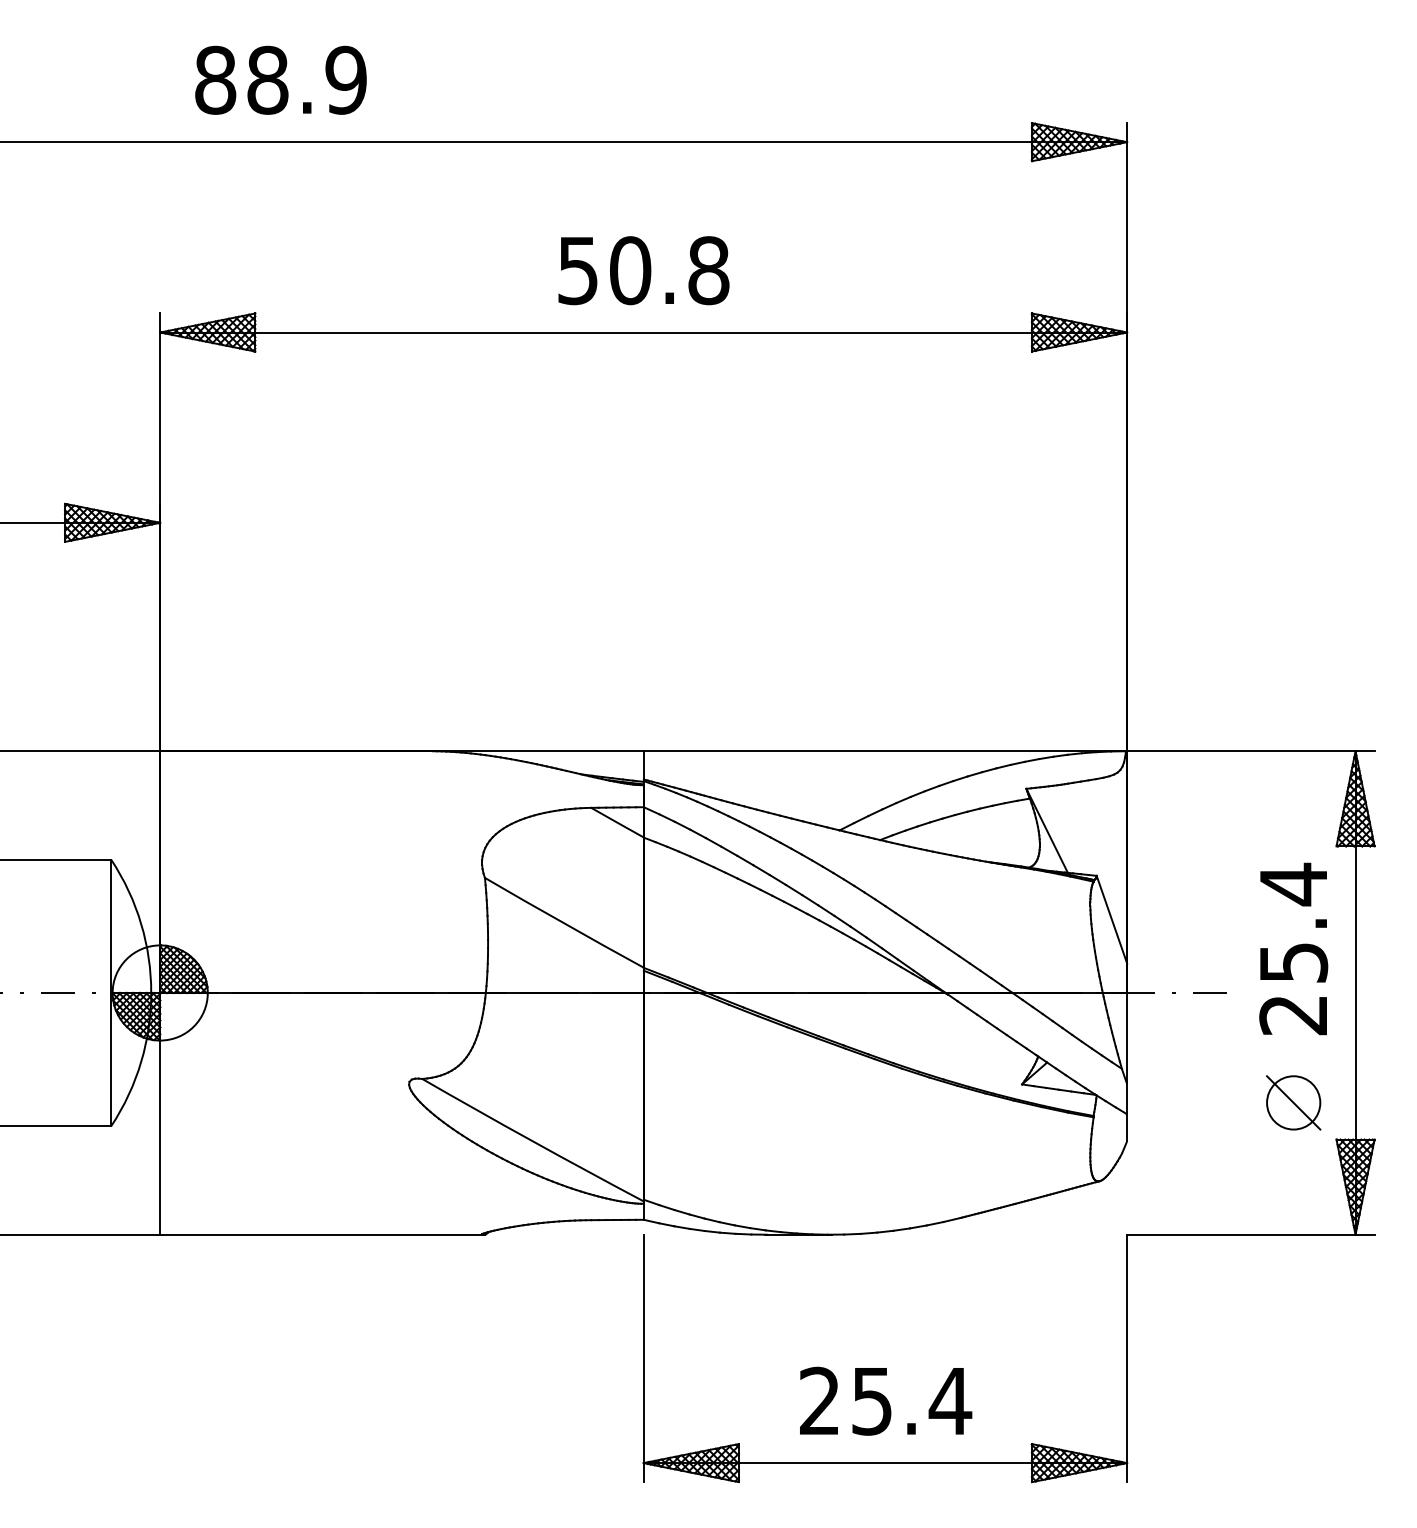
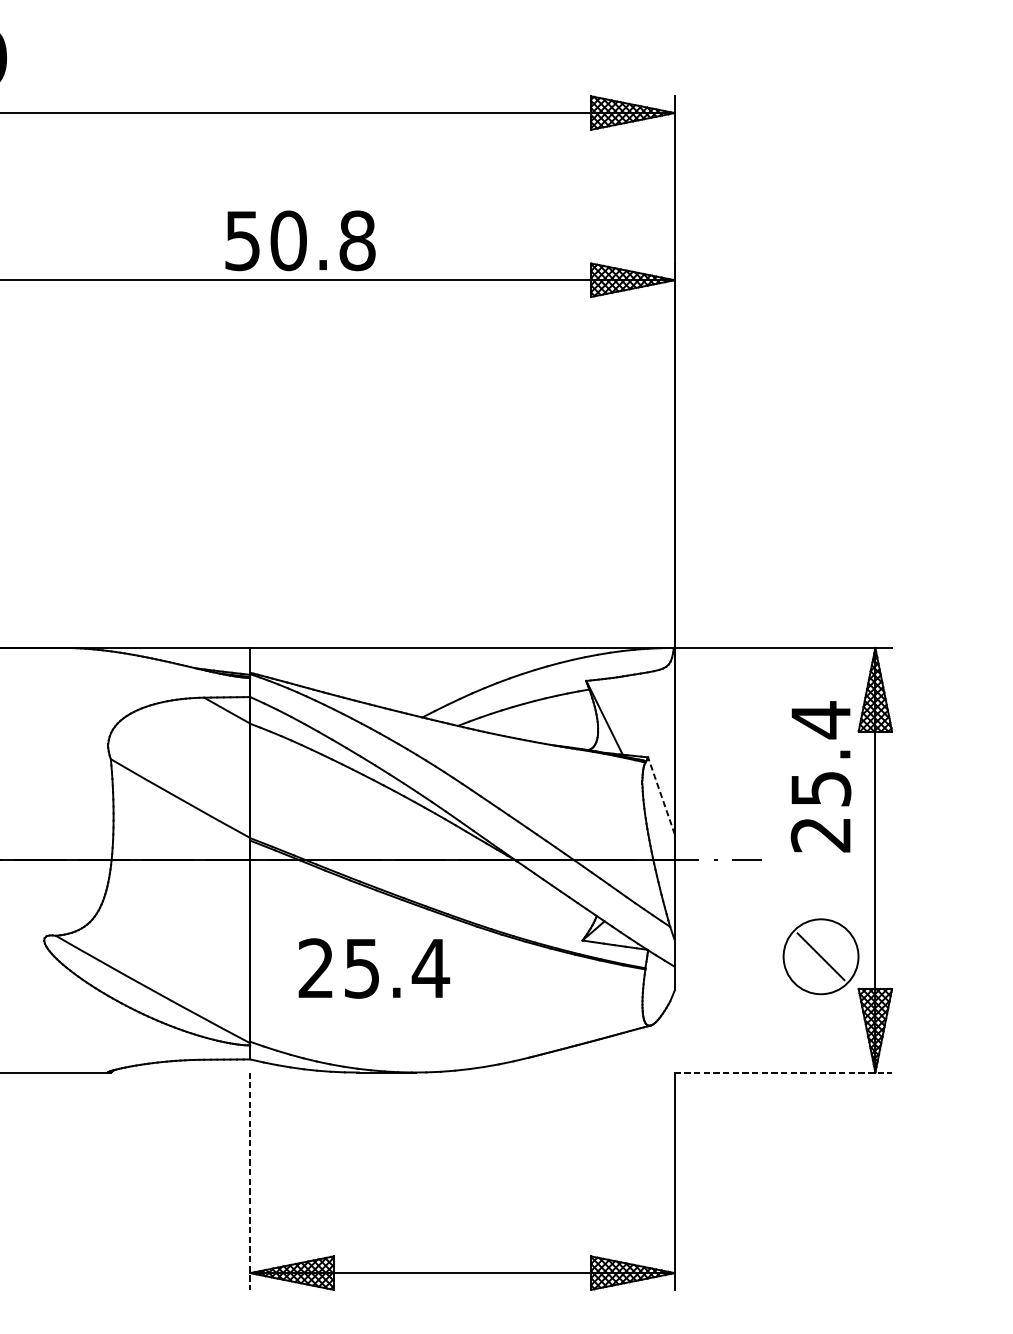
text: (643, 270) -> (300, 240), moved
line: (1111, 919) -> (661, 795), solid -> dashed
text: (1293, 948) -> (820, 776), moved
circle: (1293, 1102) -> (820, 956), size x1.6
line: (1250, 1234) -> (783, 1072), solid -> dashed
line: (643, 1358) -> (250, 1181), solid -> dashed
text: (886, 1400) -> (374, 967), moved

